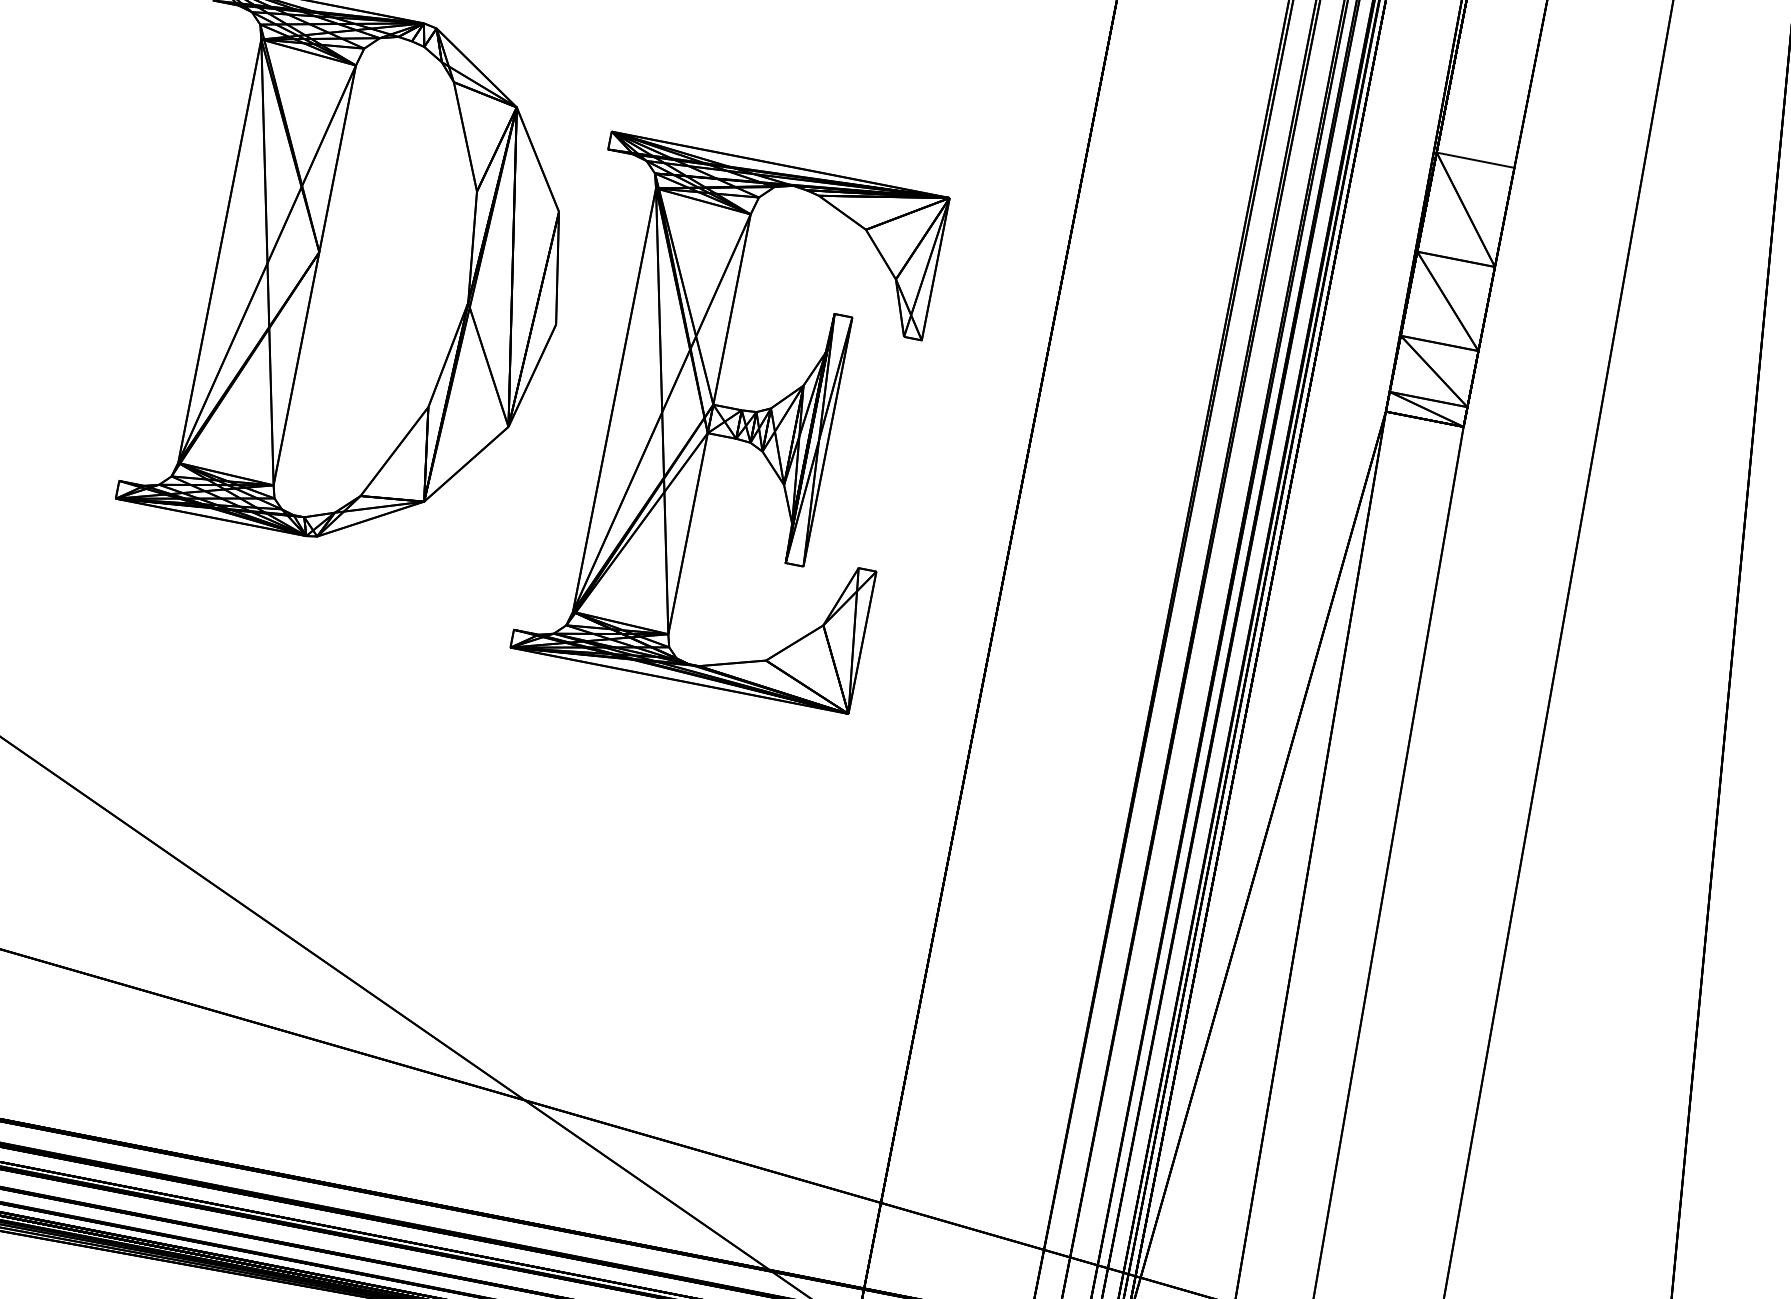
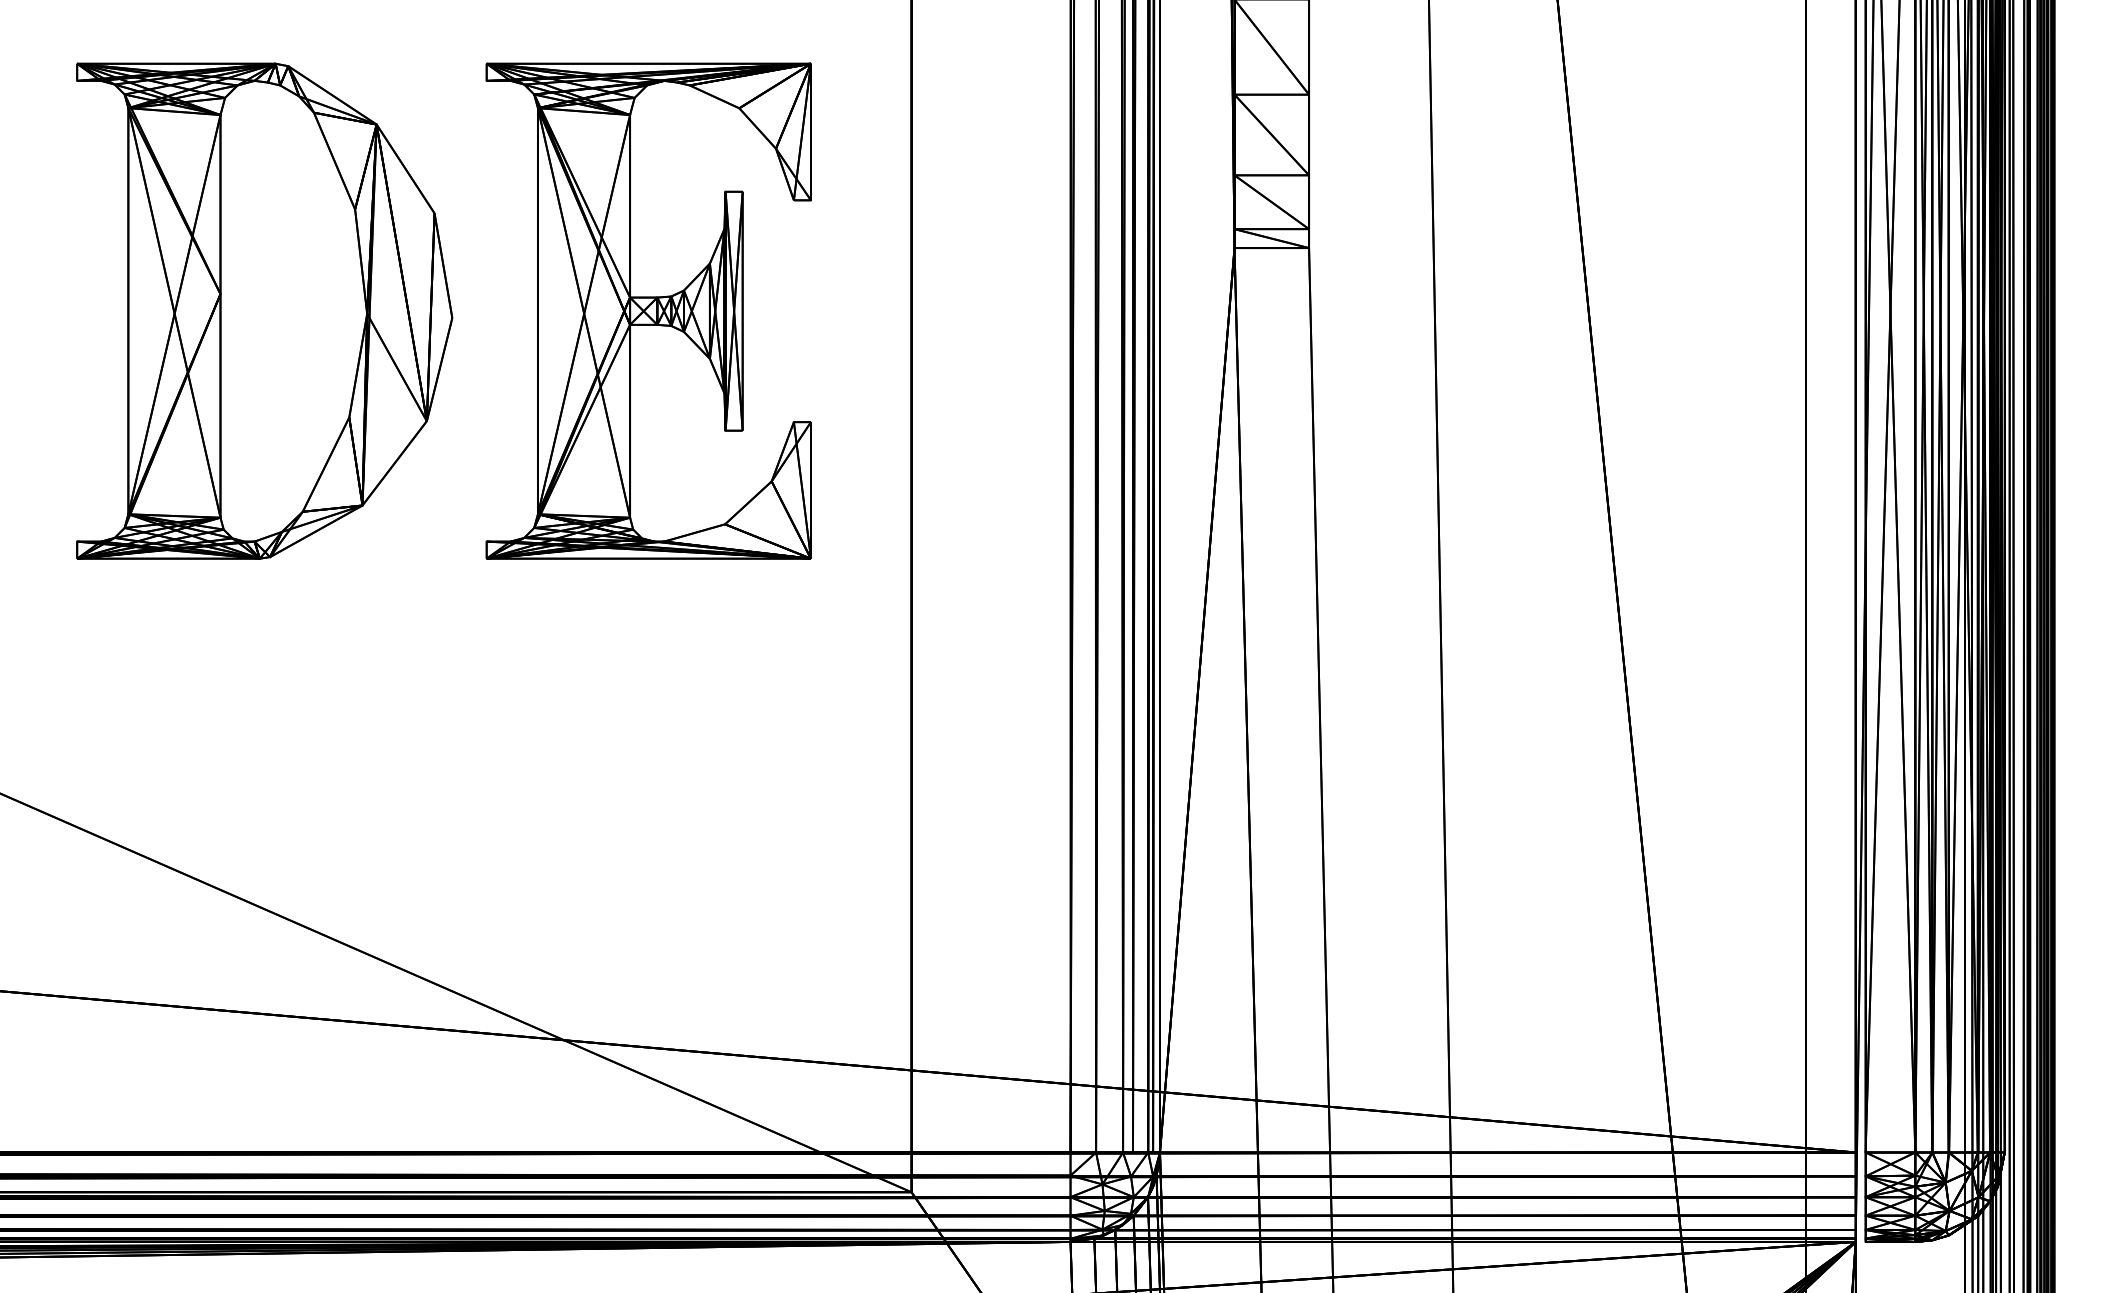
part: (729, 421) -> (648, 310), moved

